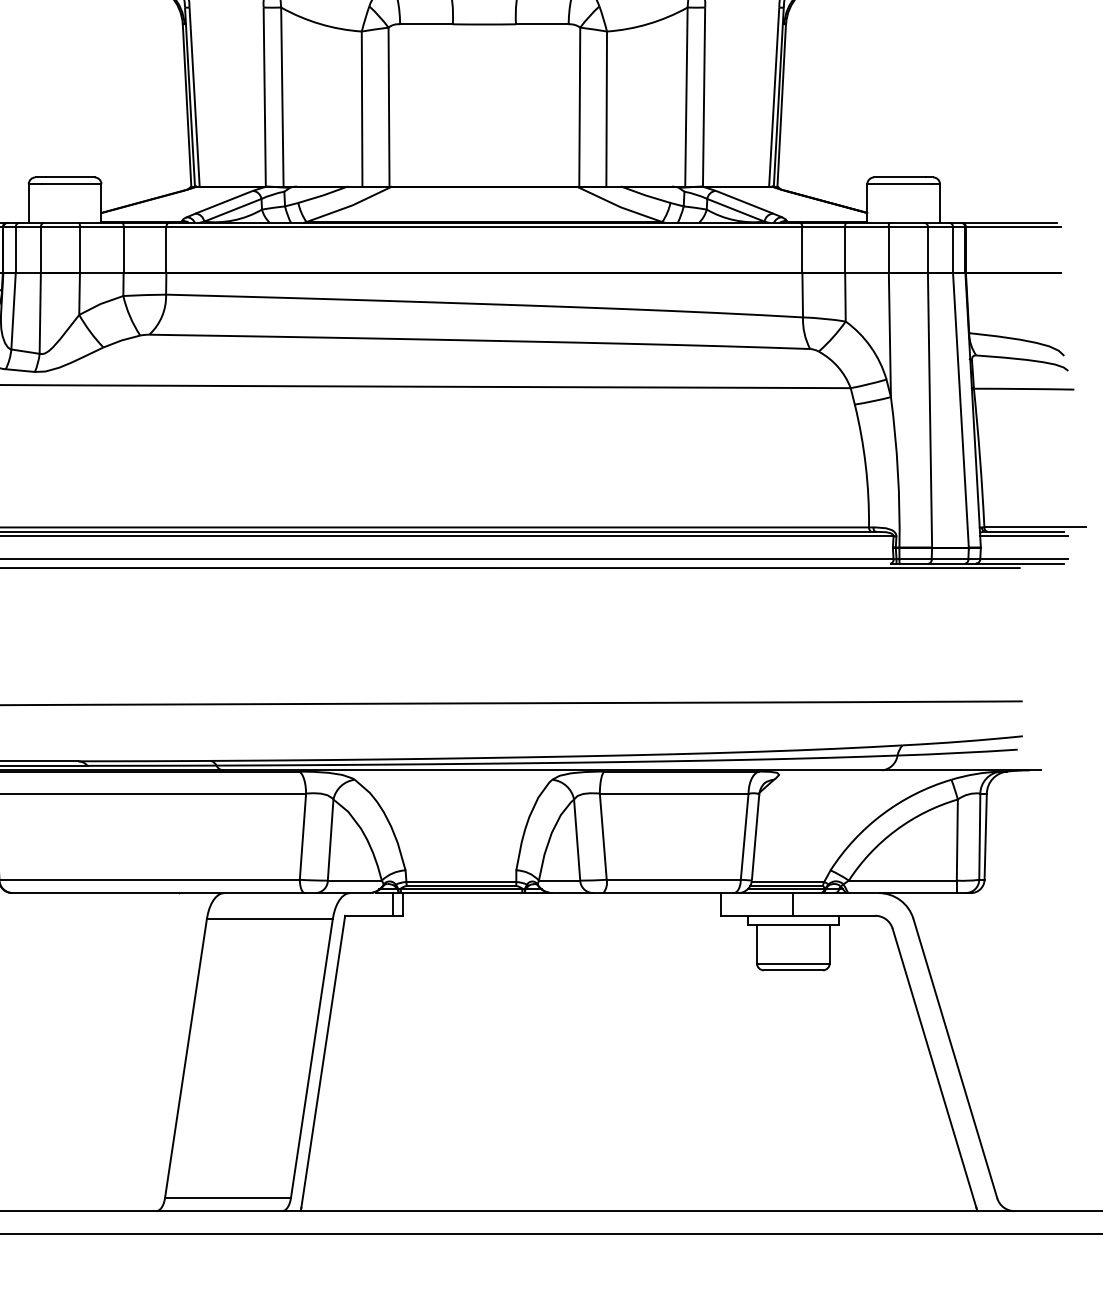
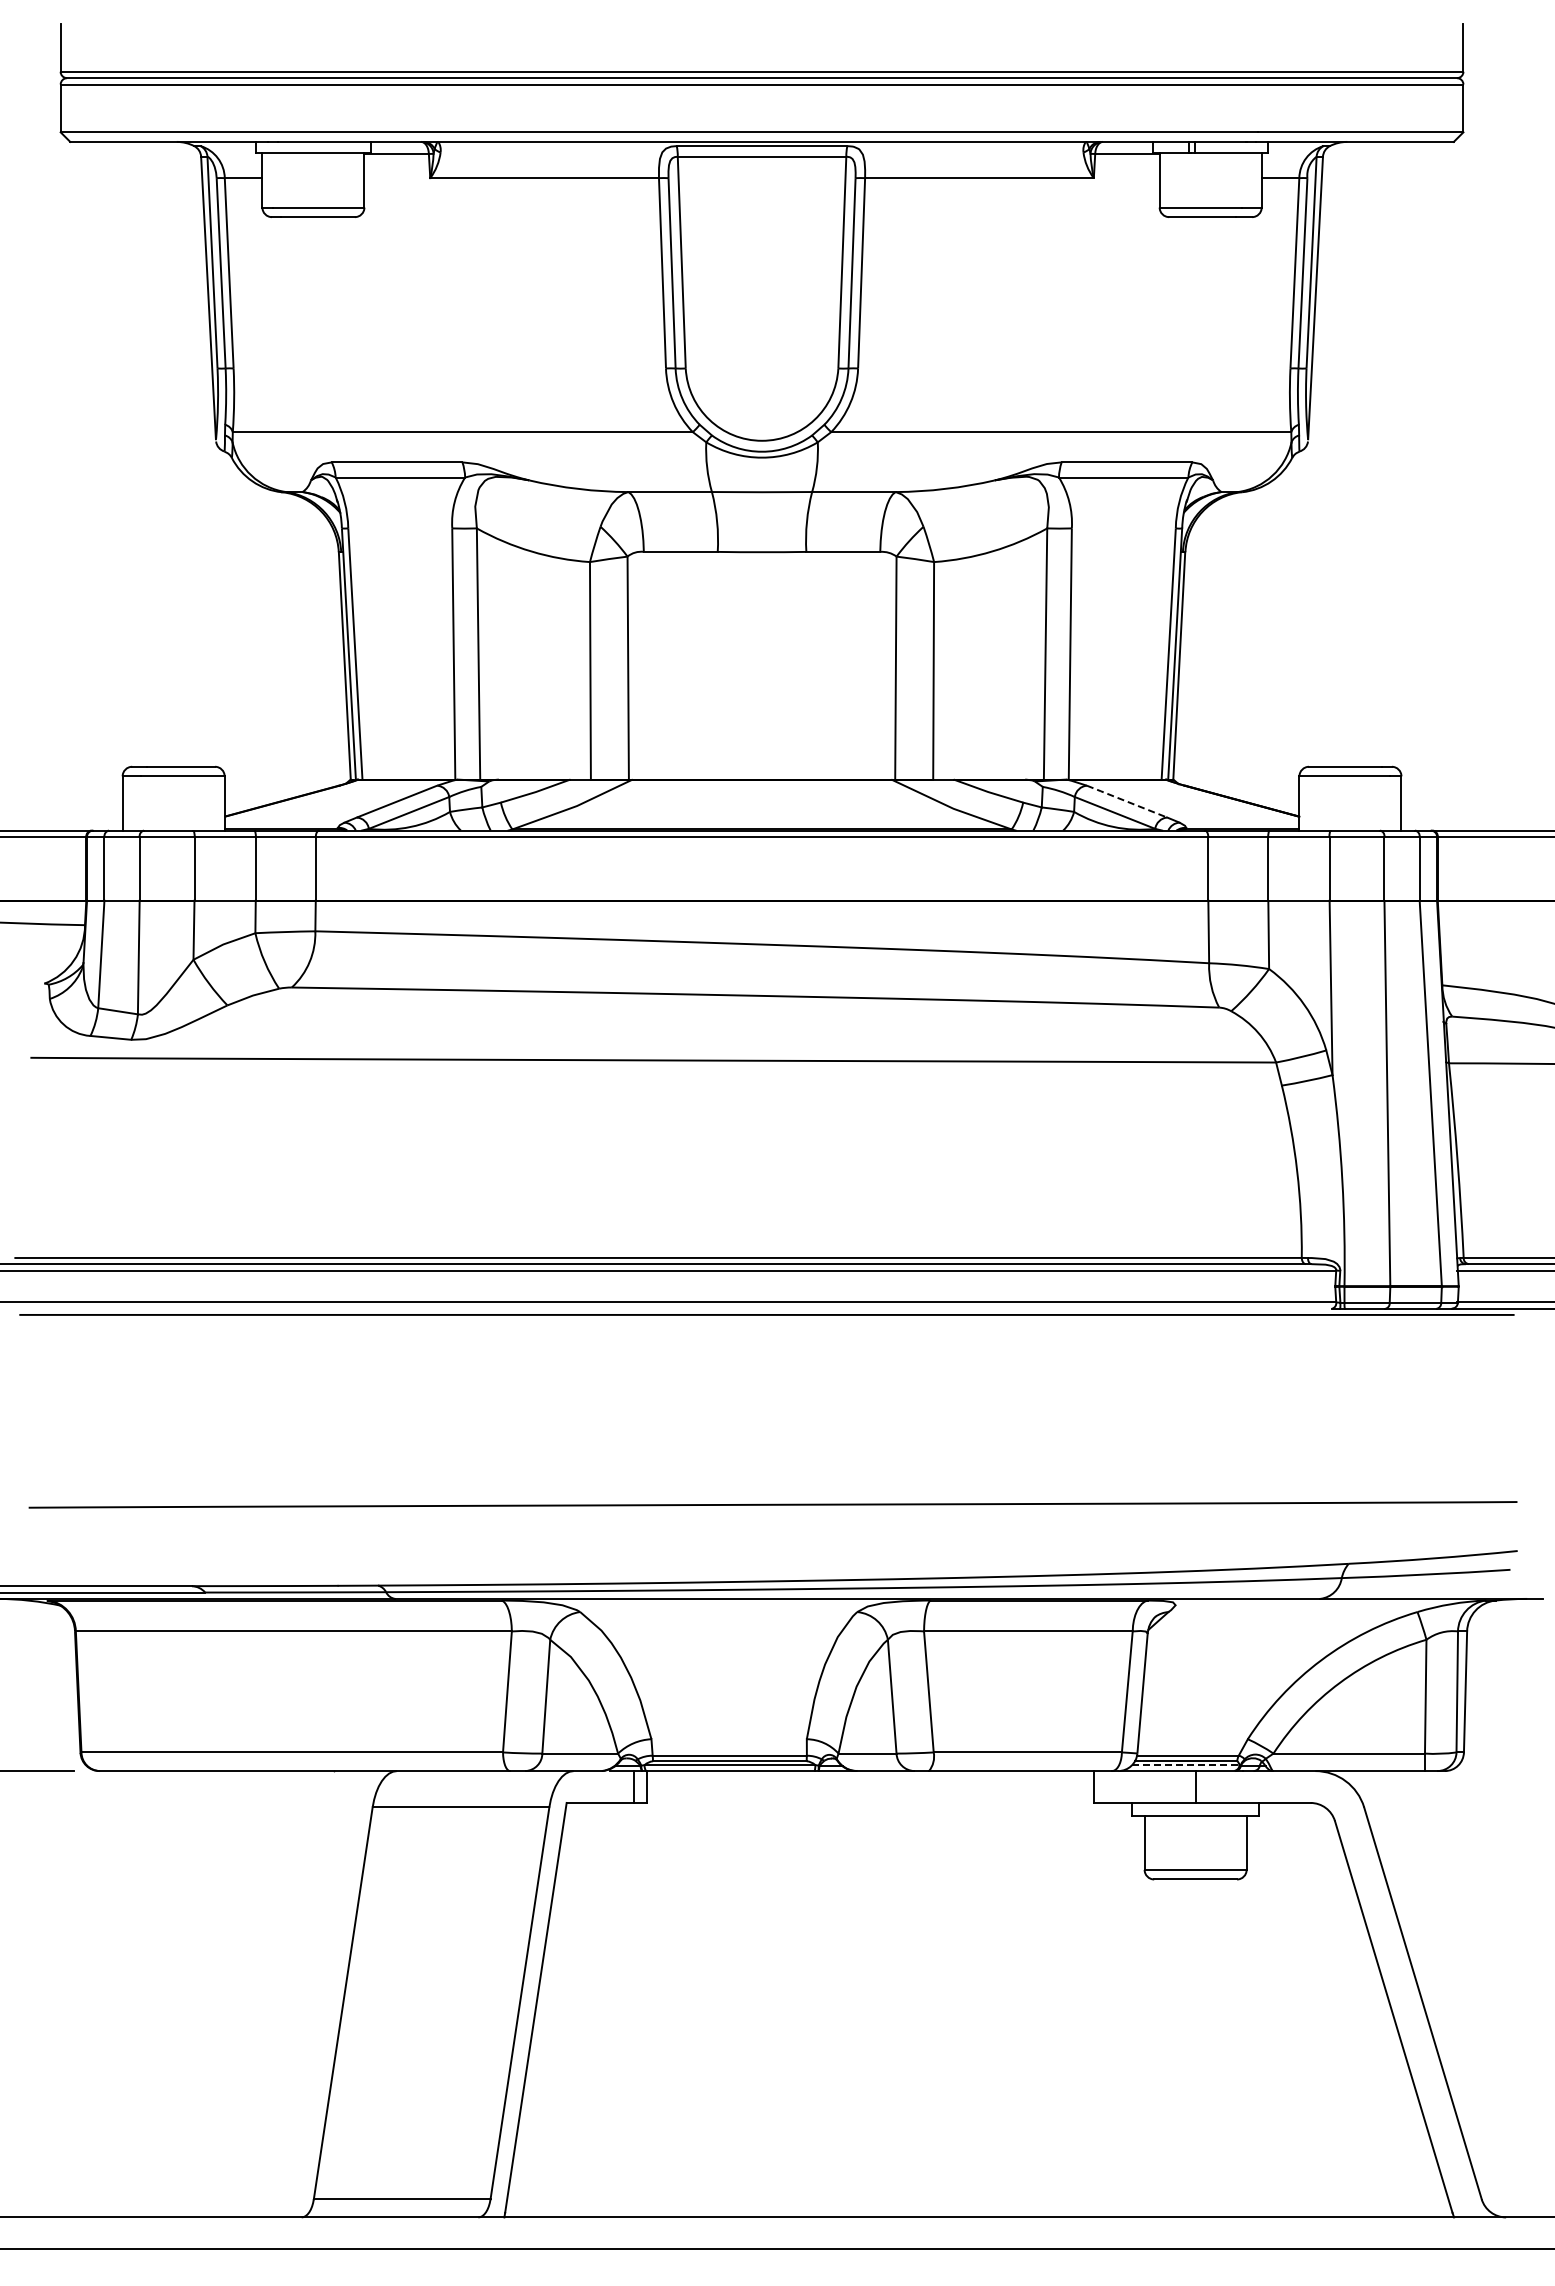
line: (744, 202) -> (1126, 801), solid -> dashed
line: (786, 889) -> (1185, 1765), solid -> dashed

